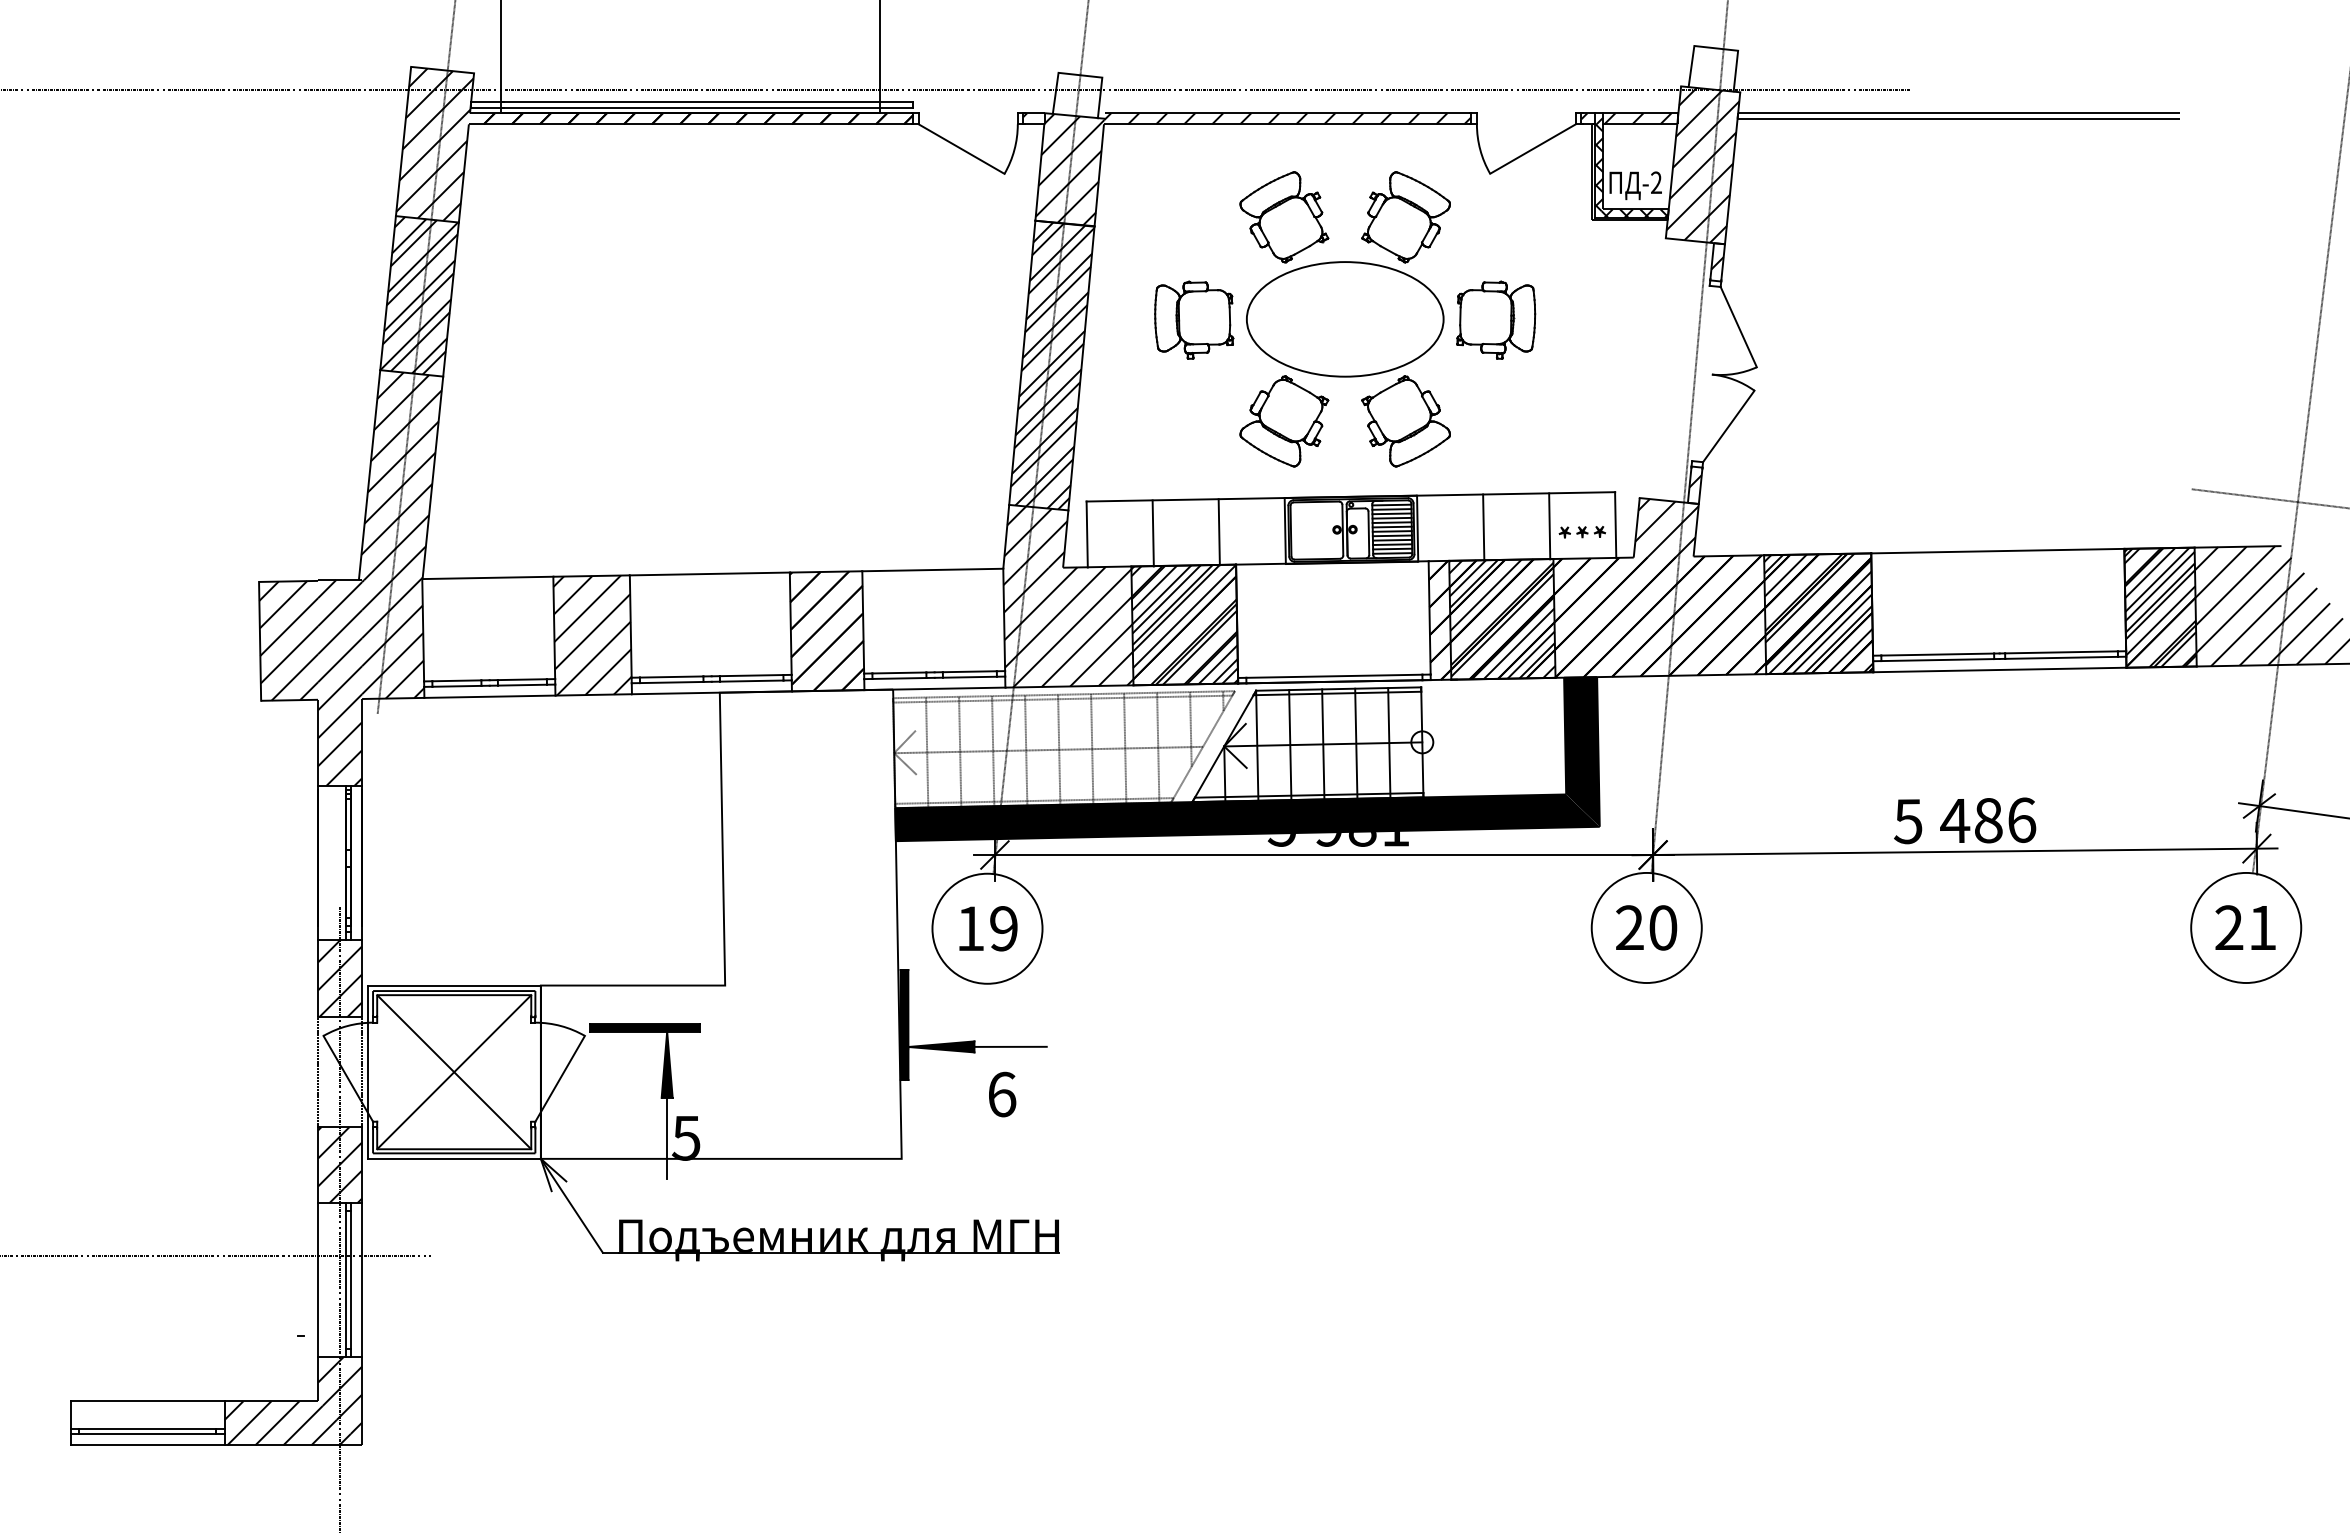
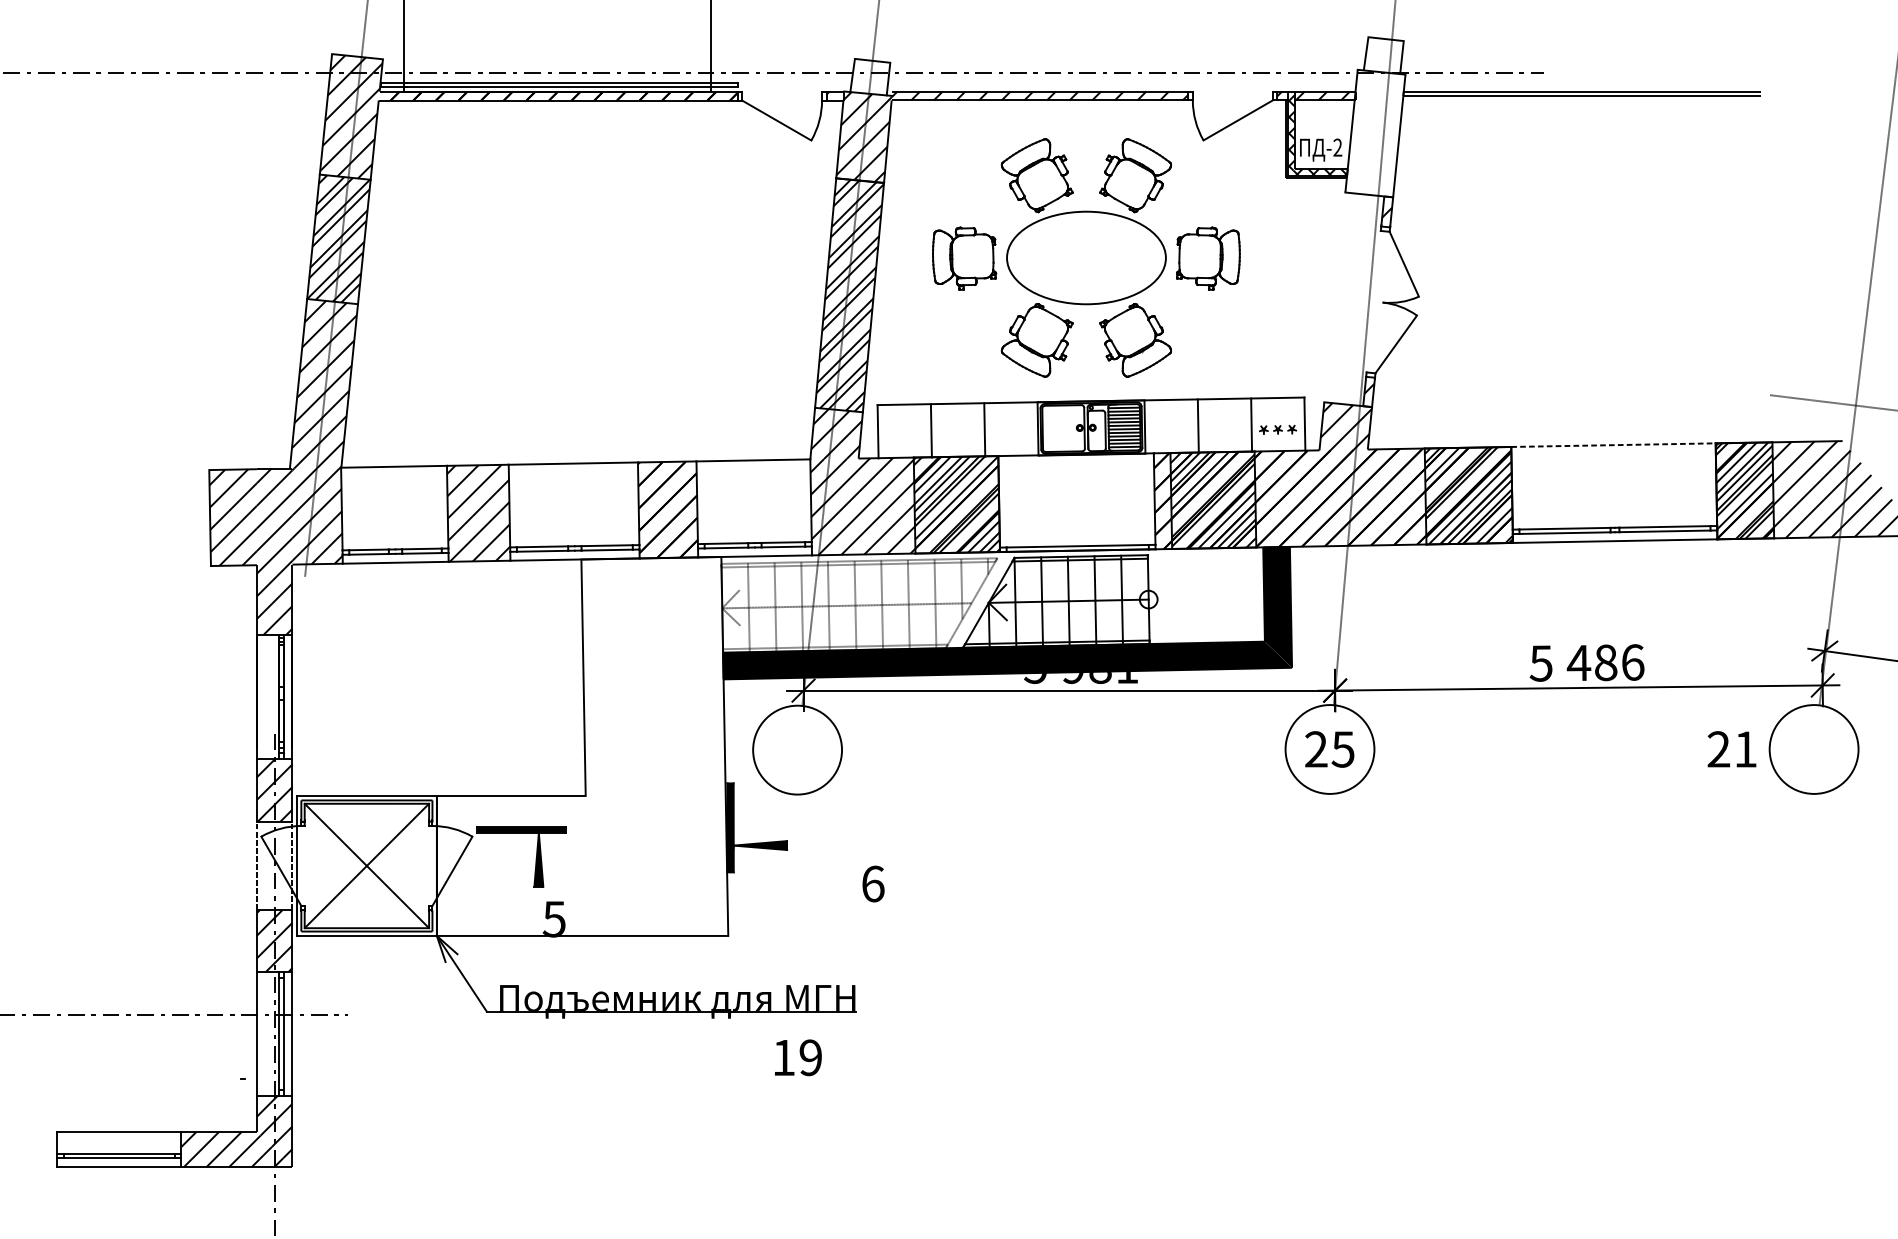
hatch: (1702, 164) -> (1375, 132), removed
line: (1997, 551) -> (1613, 445), solid -> dashed
text: (1662, 927) -> (1342, 749), 20 -> 25
text: (2245, 927) -> (1731, 749), moved
text: (988, 928) -> (798, 1057), moved
line: (1010, 1046) -> (816, 845), removed
text: (1002, 1094) -> (873, 883), moved
line: (667, 1137) -> (539, 918), removed

